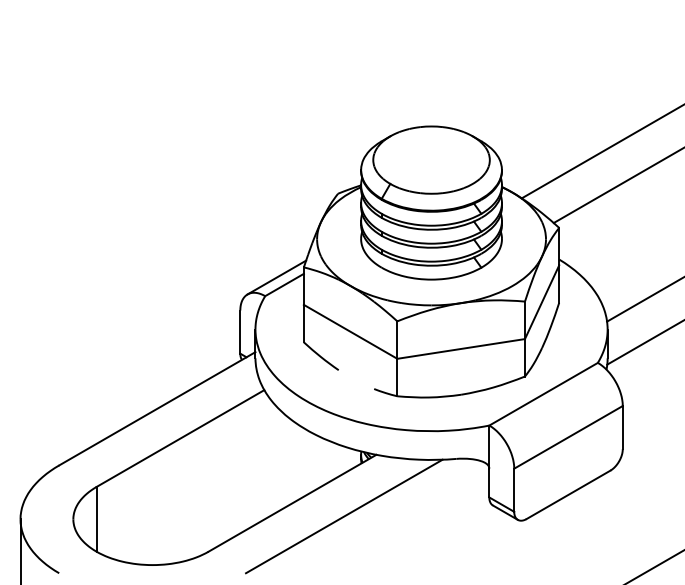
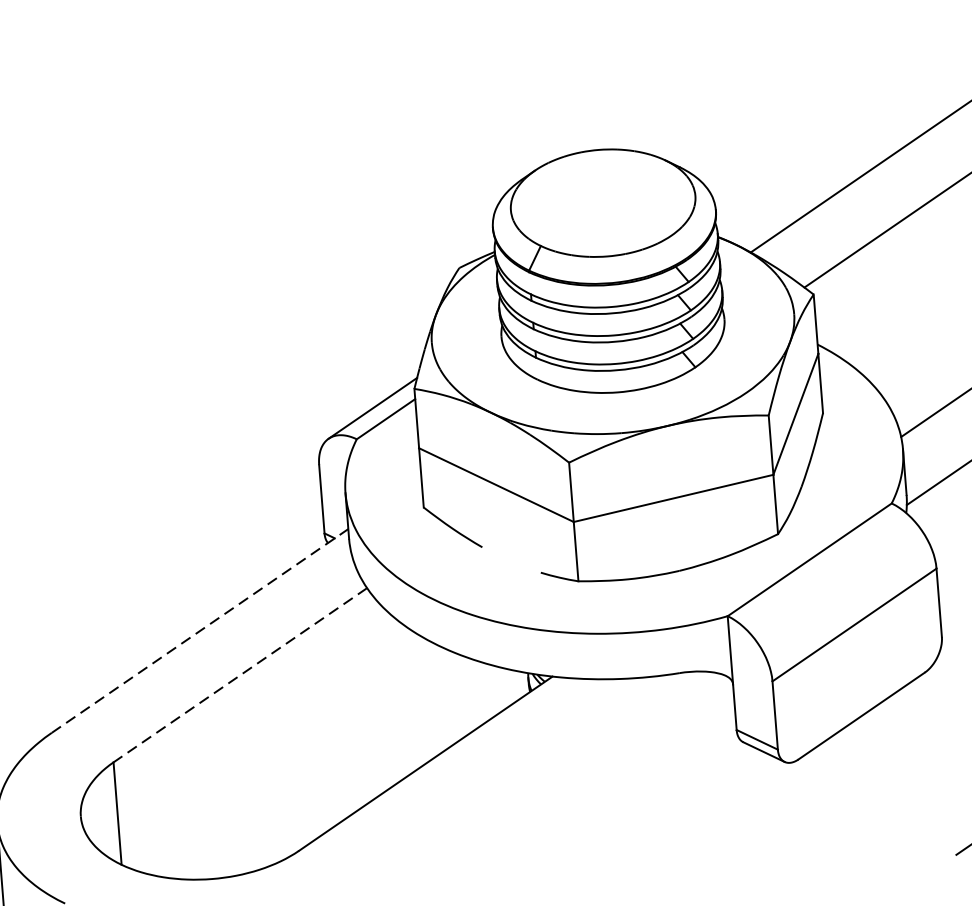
line: (157, 408) -> (200, 630), solid -> dashed
line: (180, 438) -> (240, 675), solid -> dashed
line: (343, 516) -> (508, 778), removed

